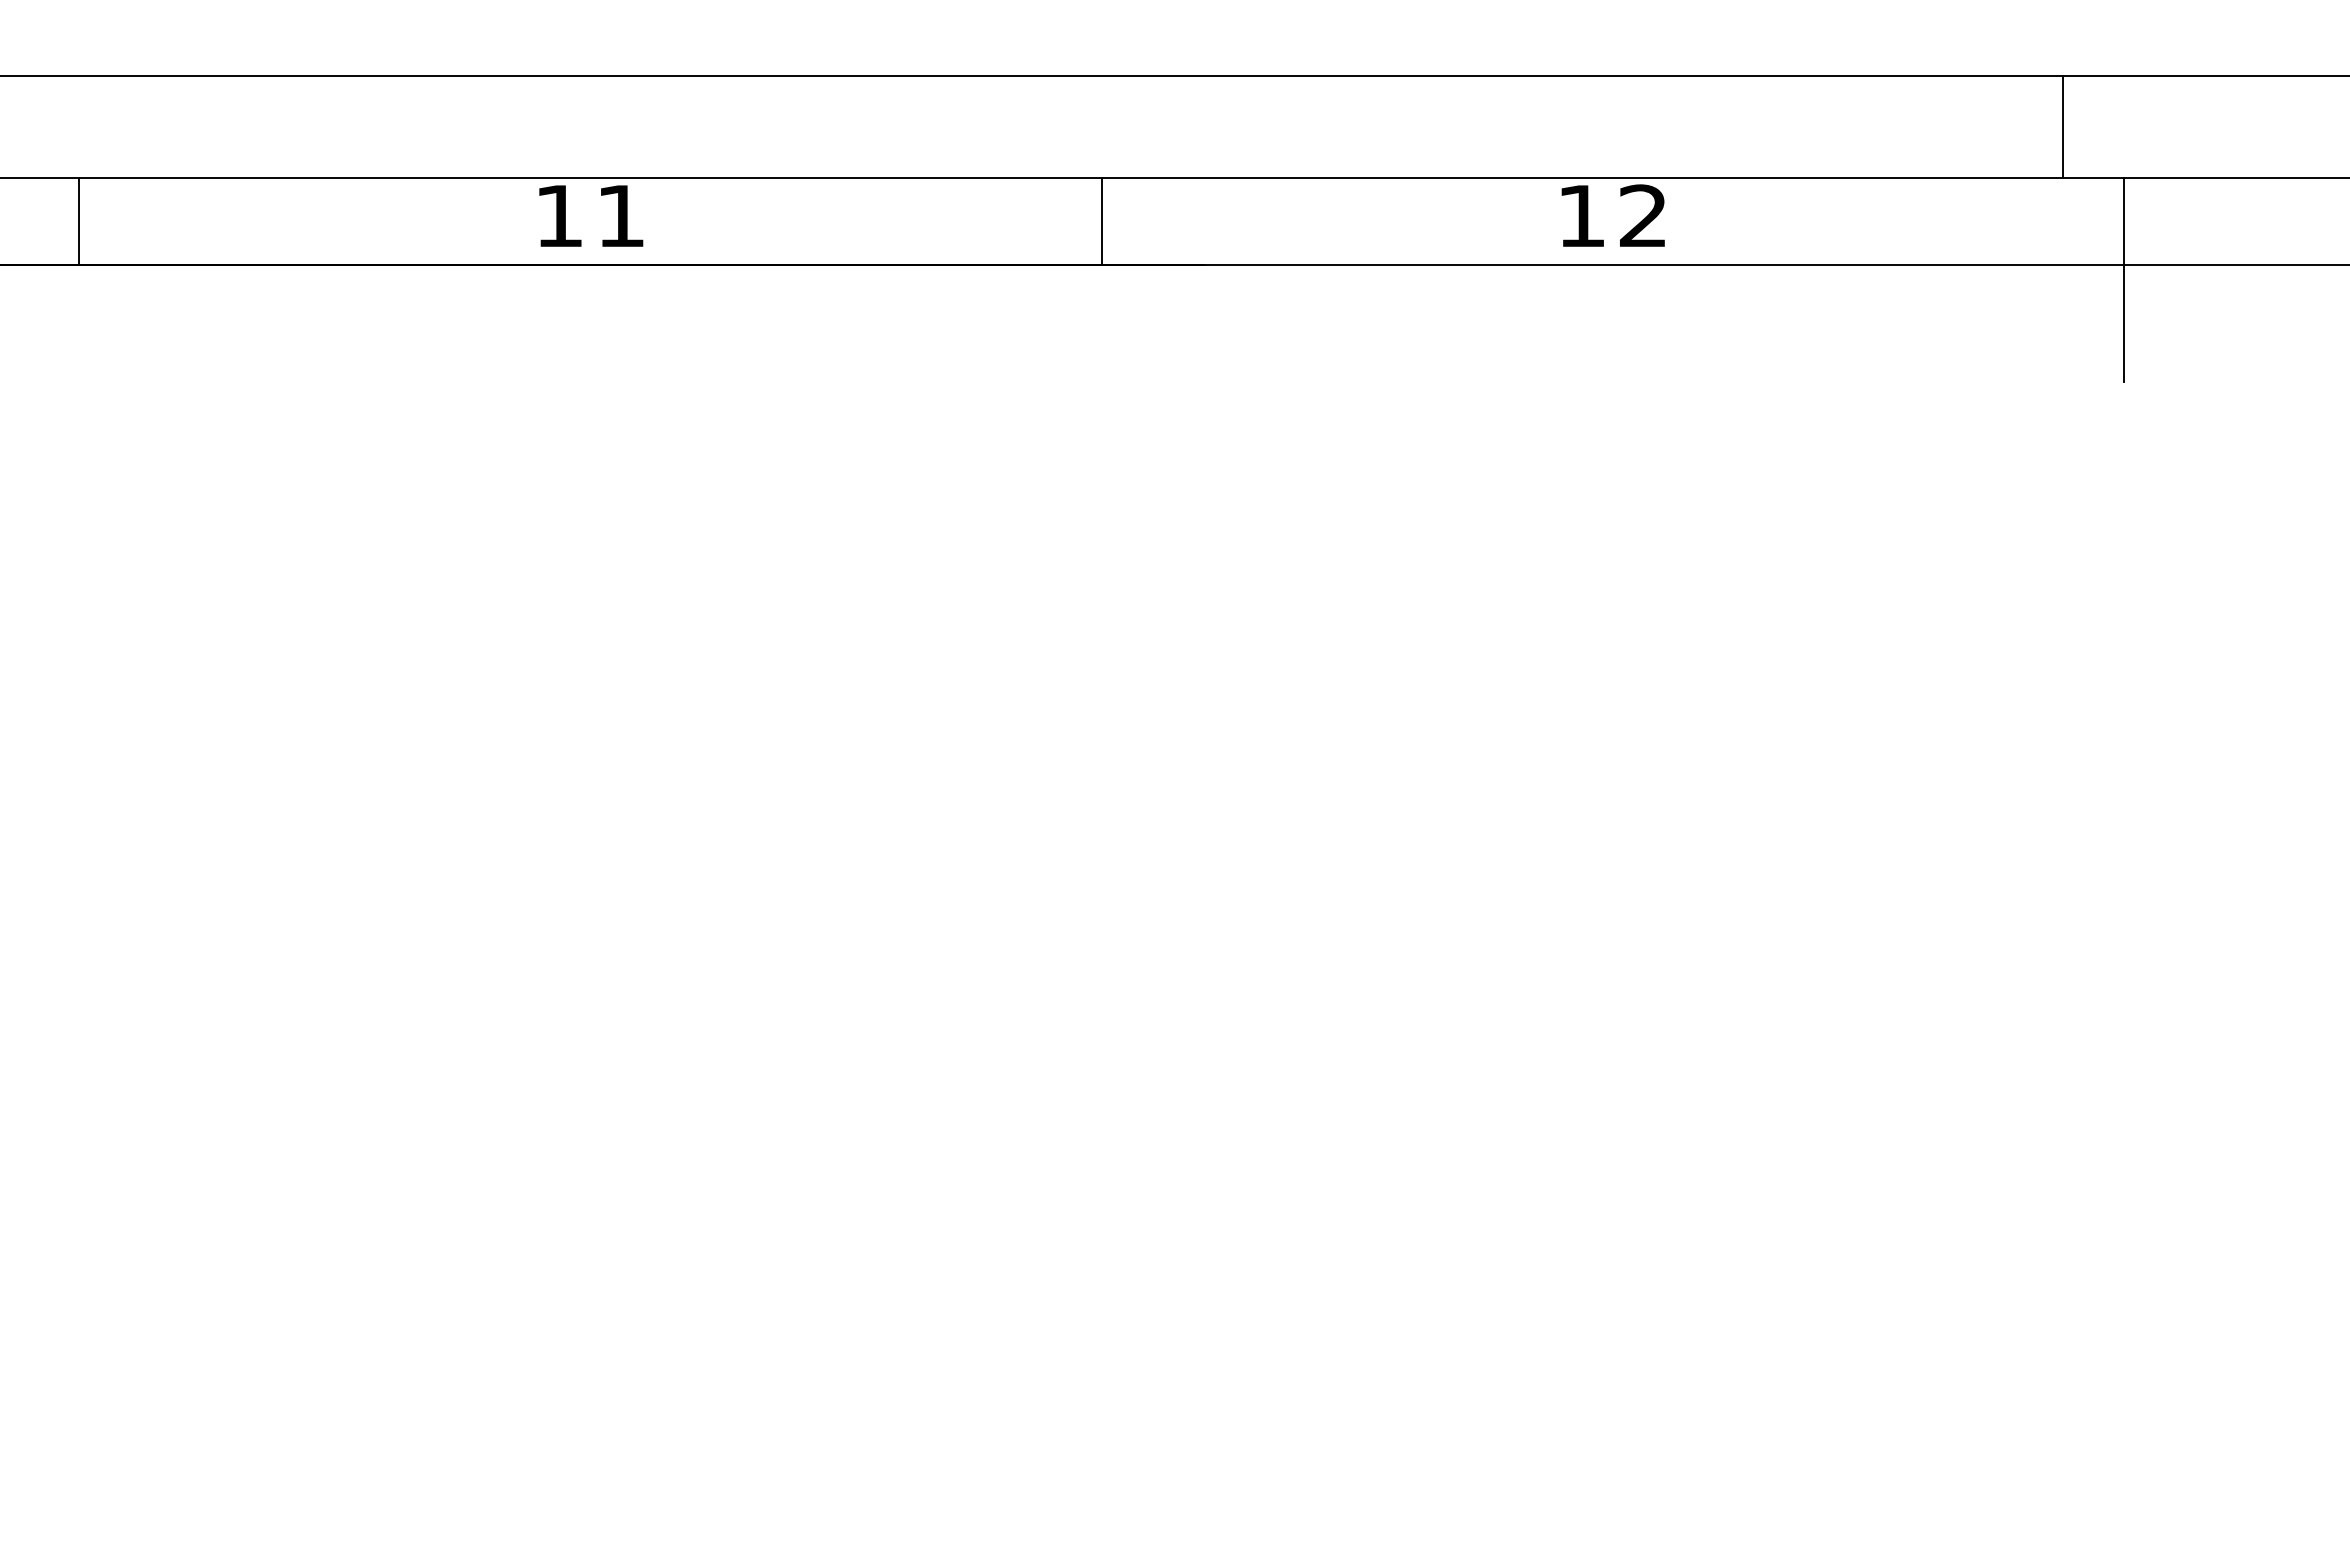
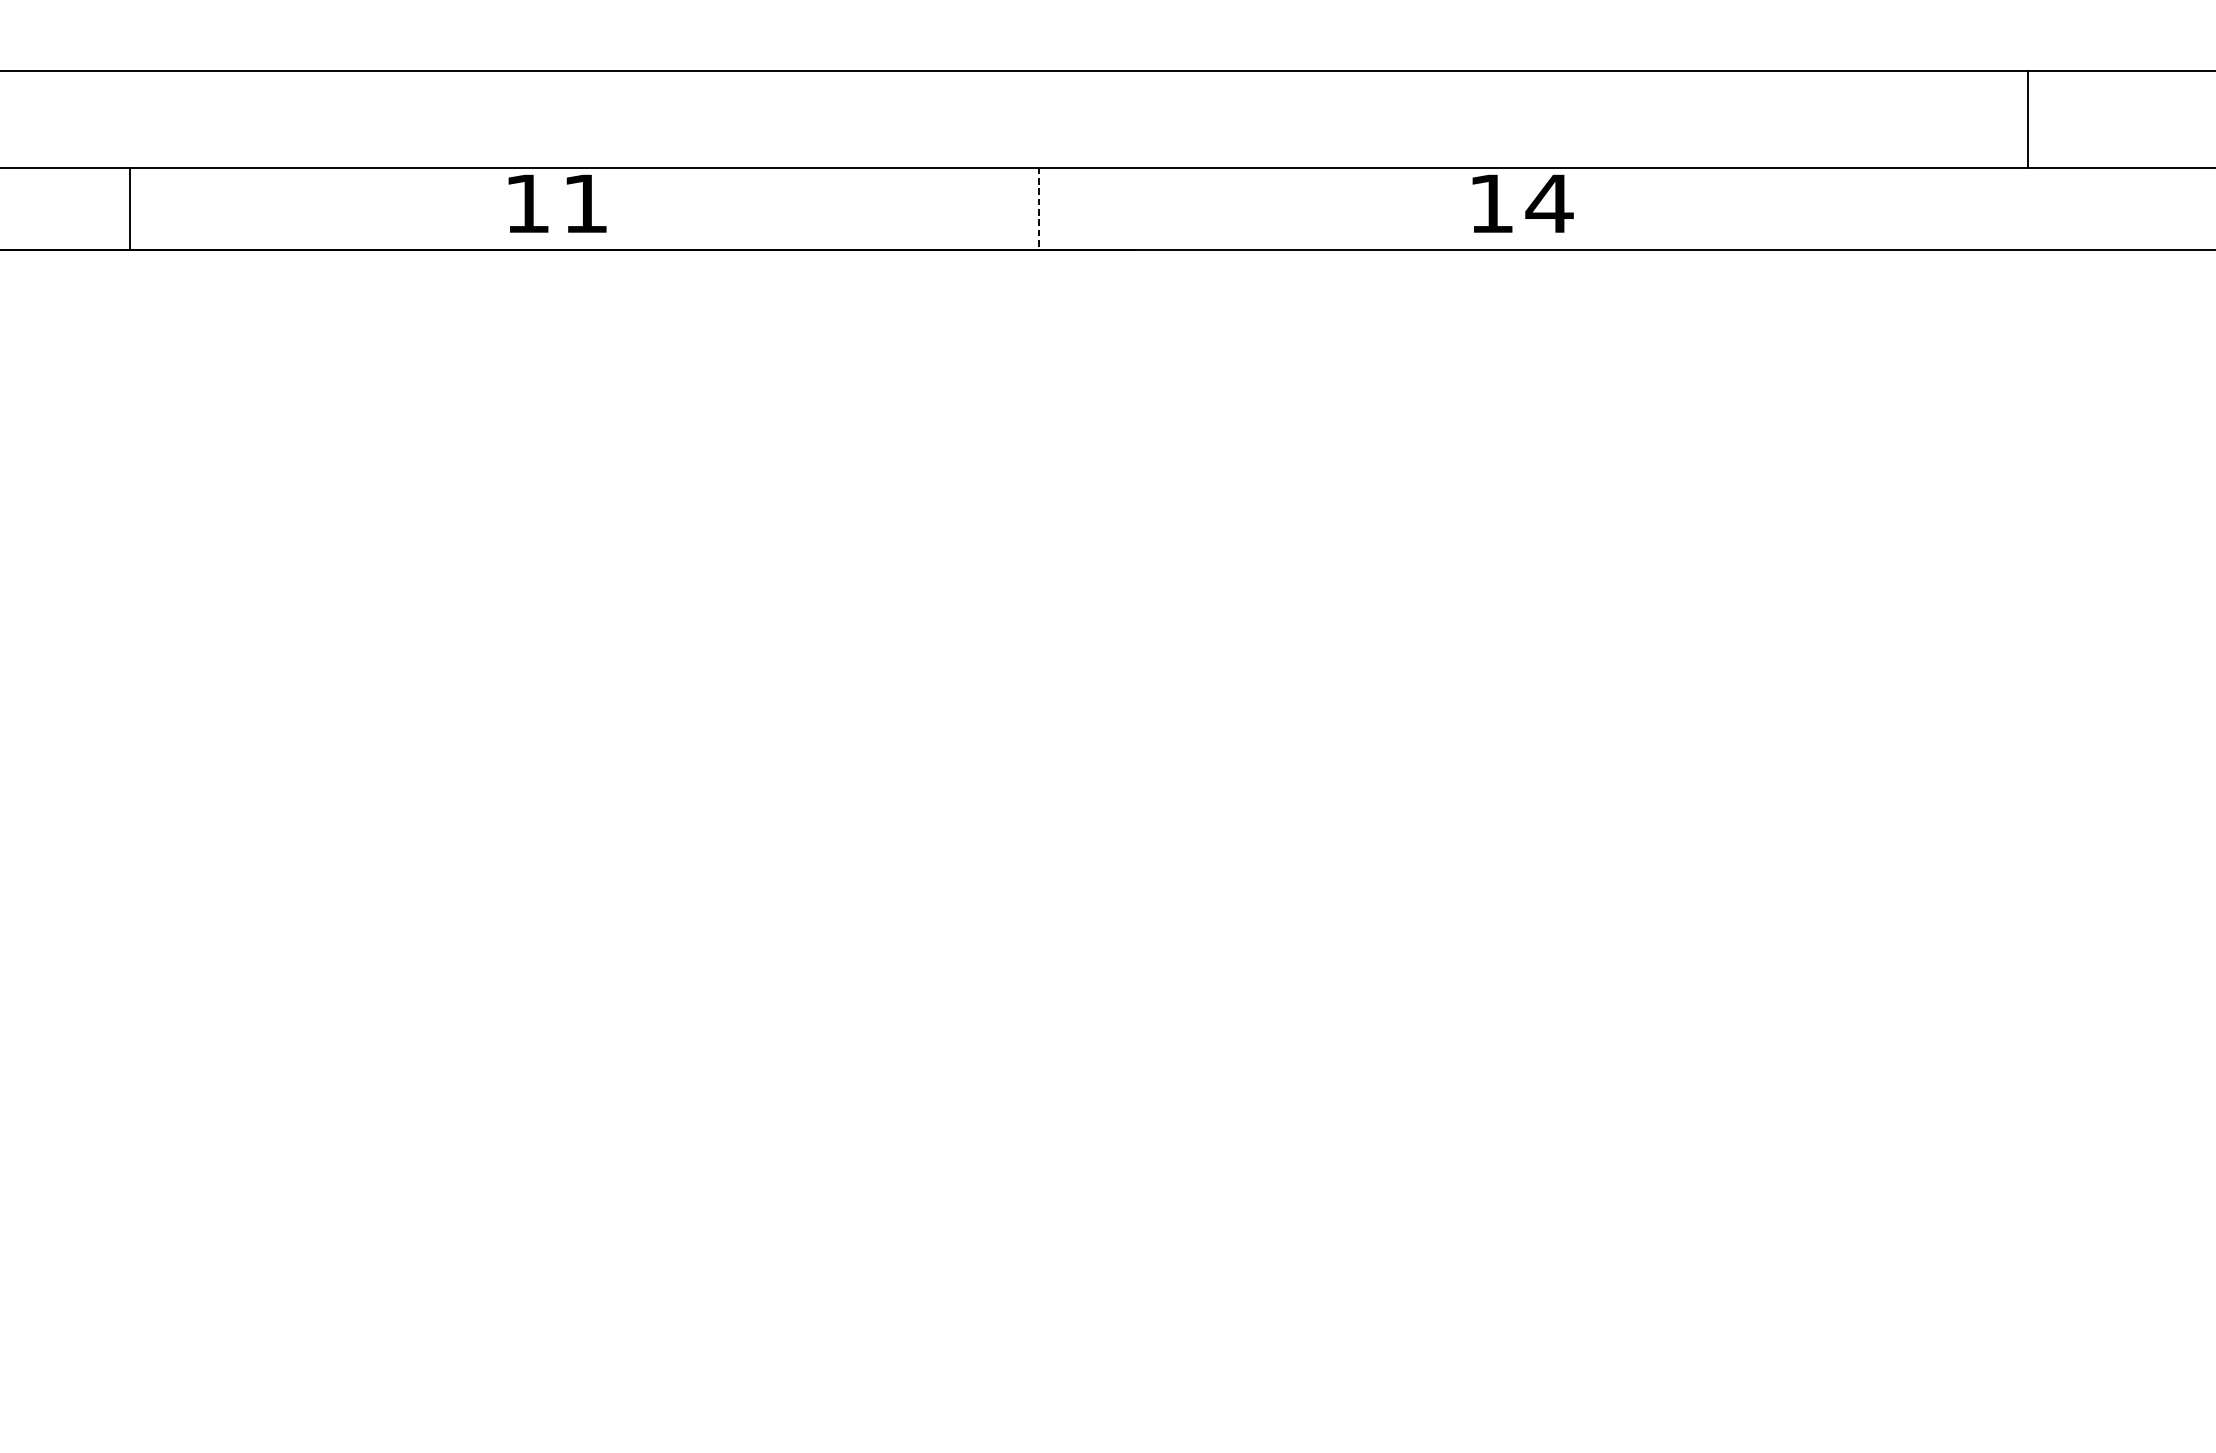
line: (2062, 126) -> (2027, 119), moved
text: (1643, 215) -> (1549, 203), 12 -> 14
line: (79, 220) -> (130, 207), moved
line: (1101, 221) -> (1038, 208), solid -> dashed
line: (2124, 279) -> (2003, 263), removed

